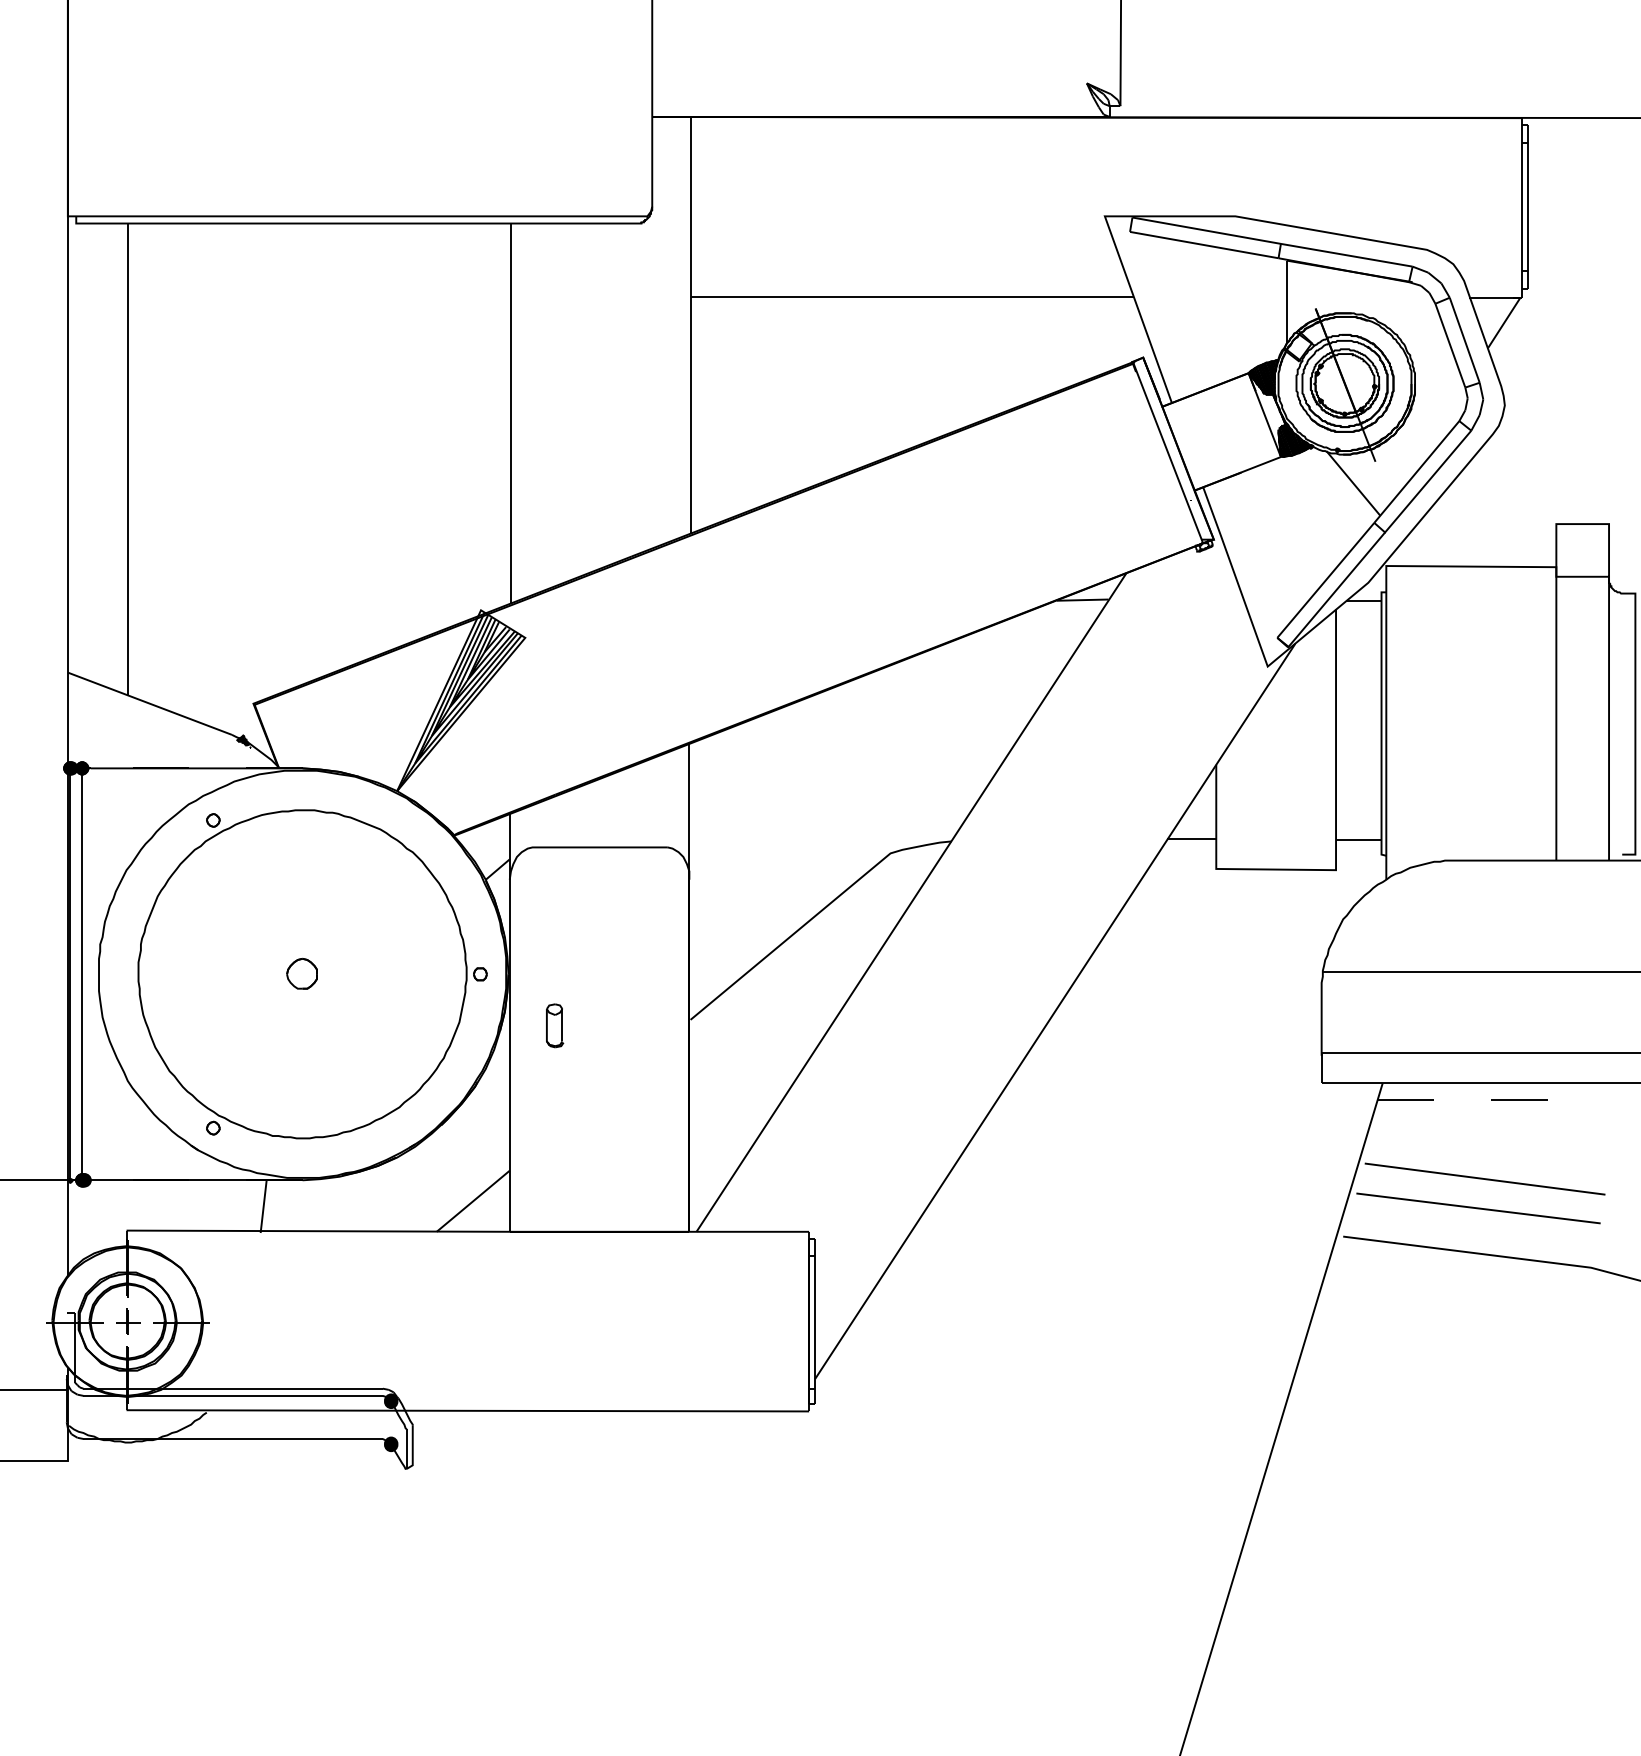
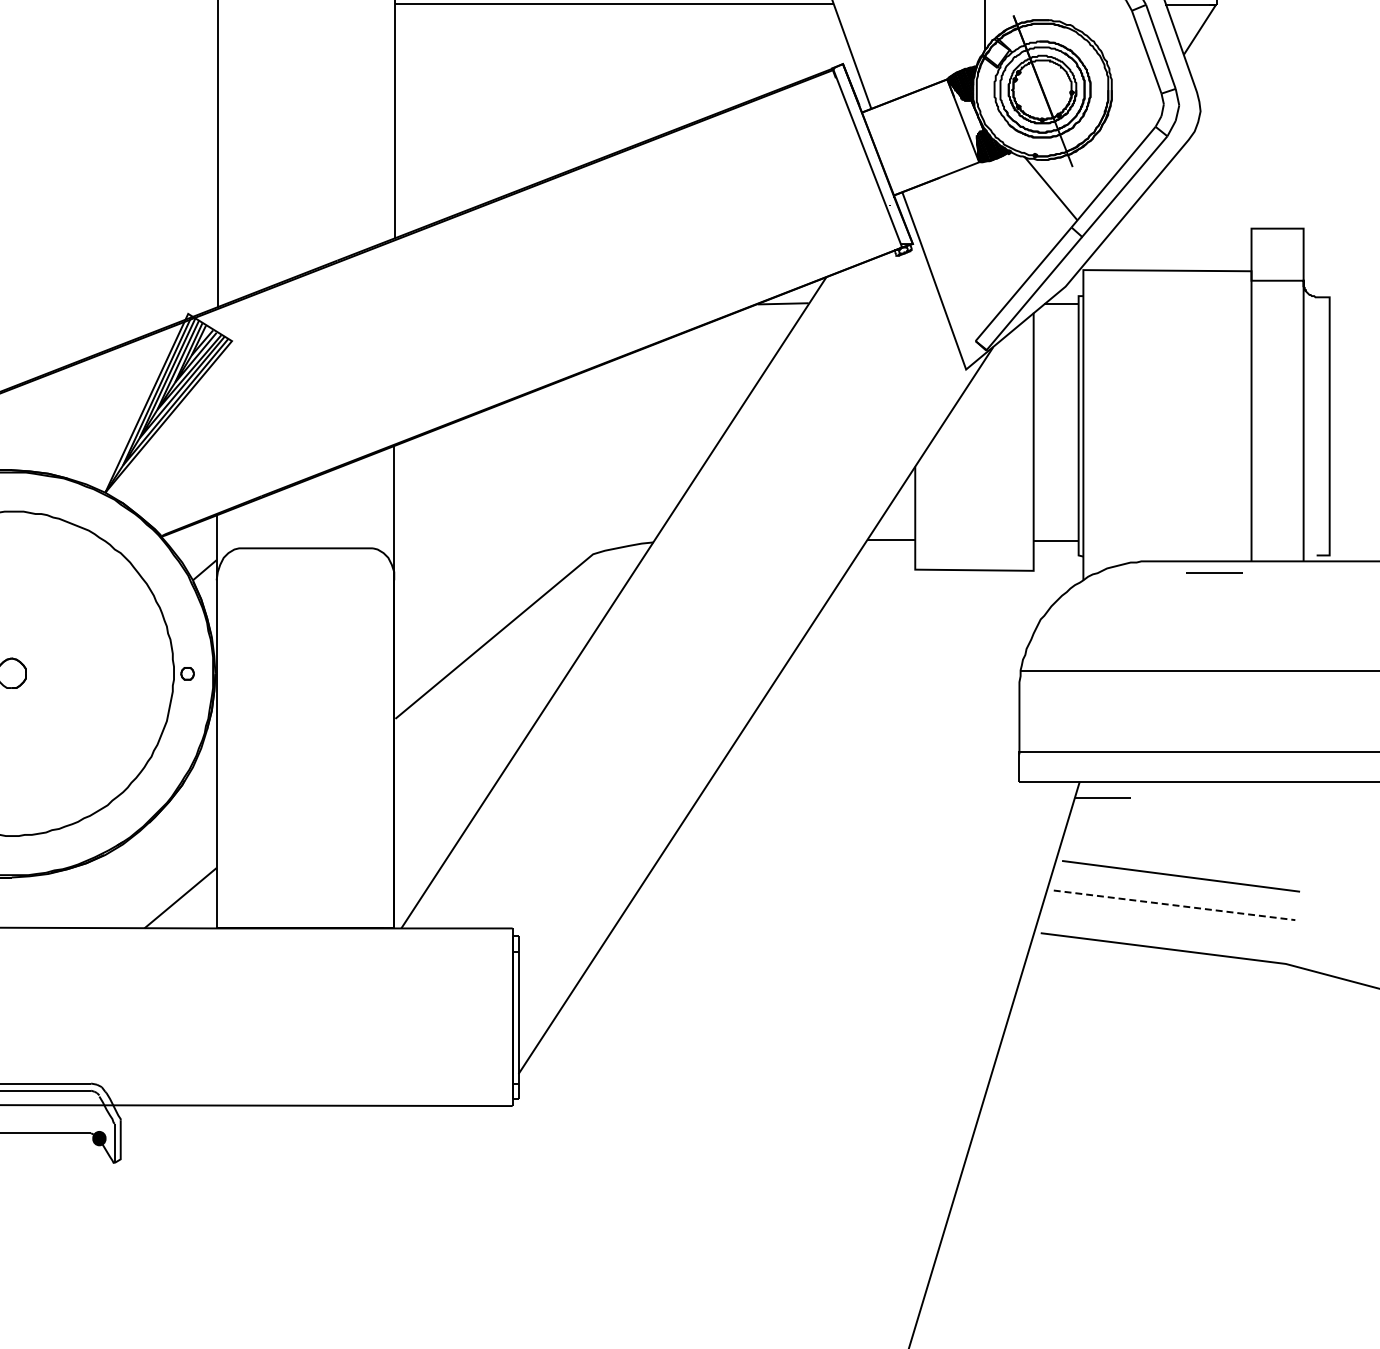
part: (555, 1025) -> (261, 724), removed
line: (1519, 1099) -> (1215, 572), moved
line: (1479, 1208) -> (1175, 905), solid -> dashed
fill: (391, 1401) -> (99, 1096), removed

